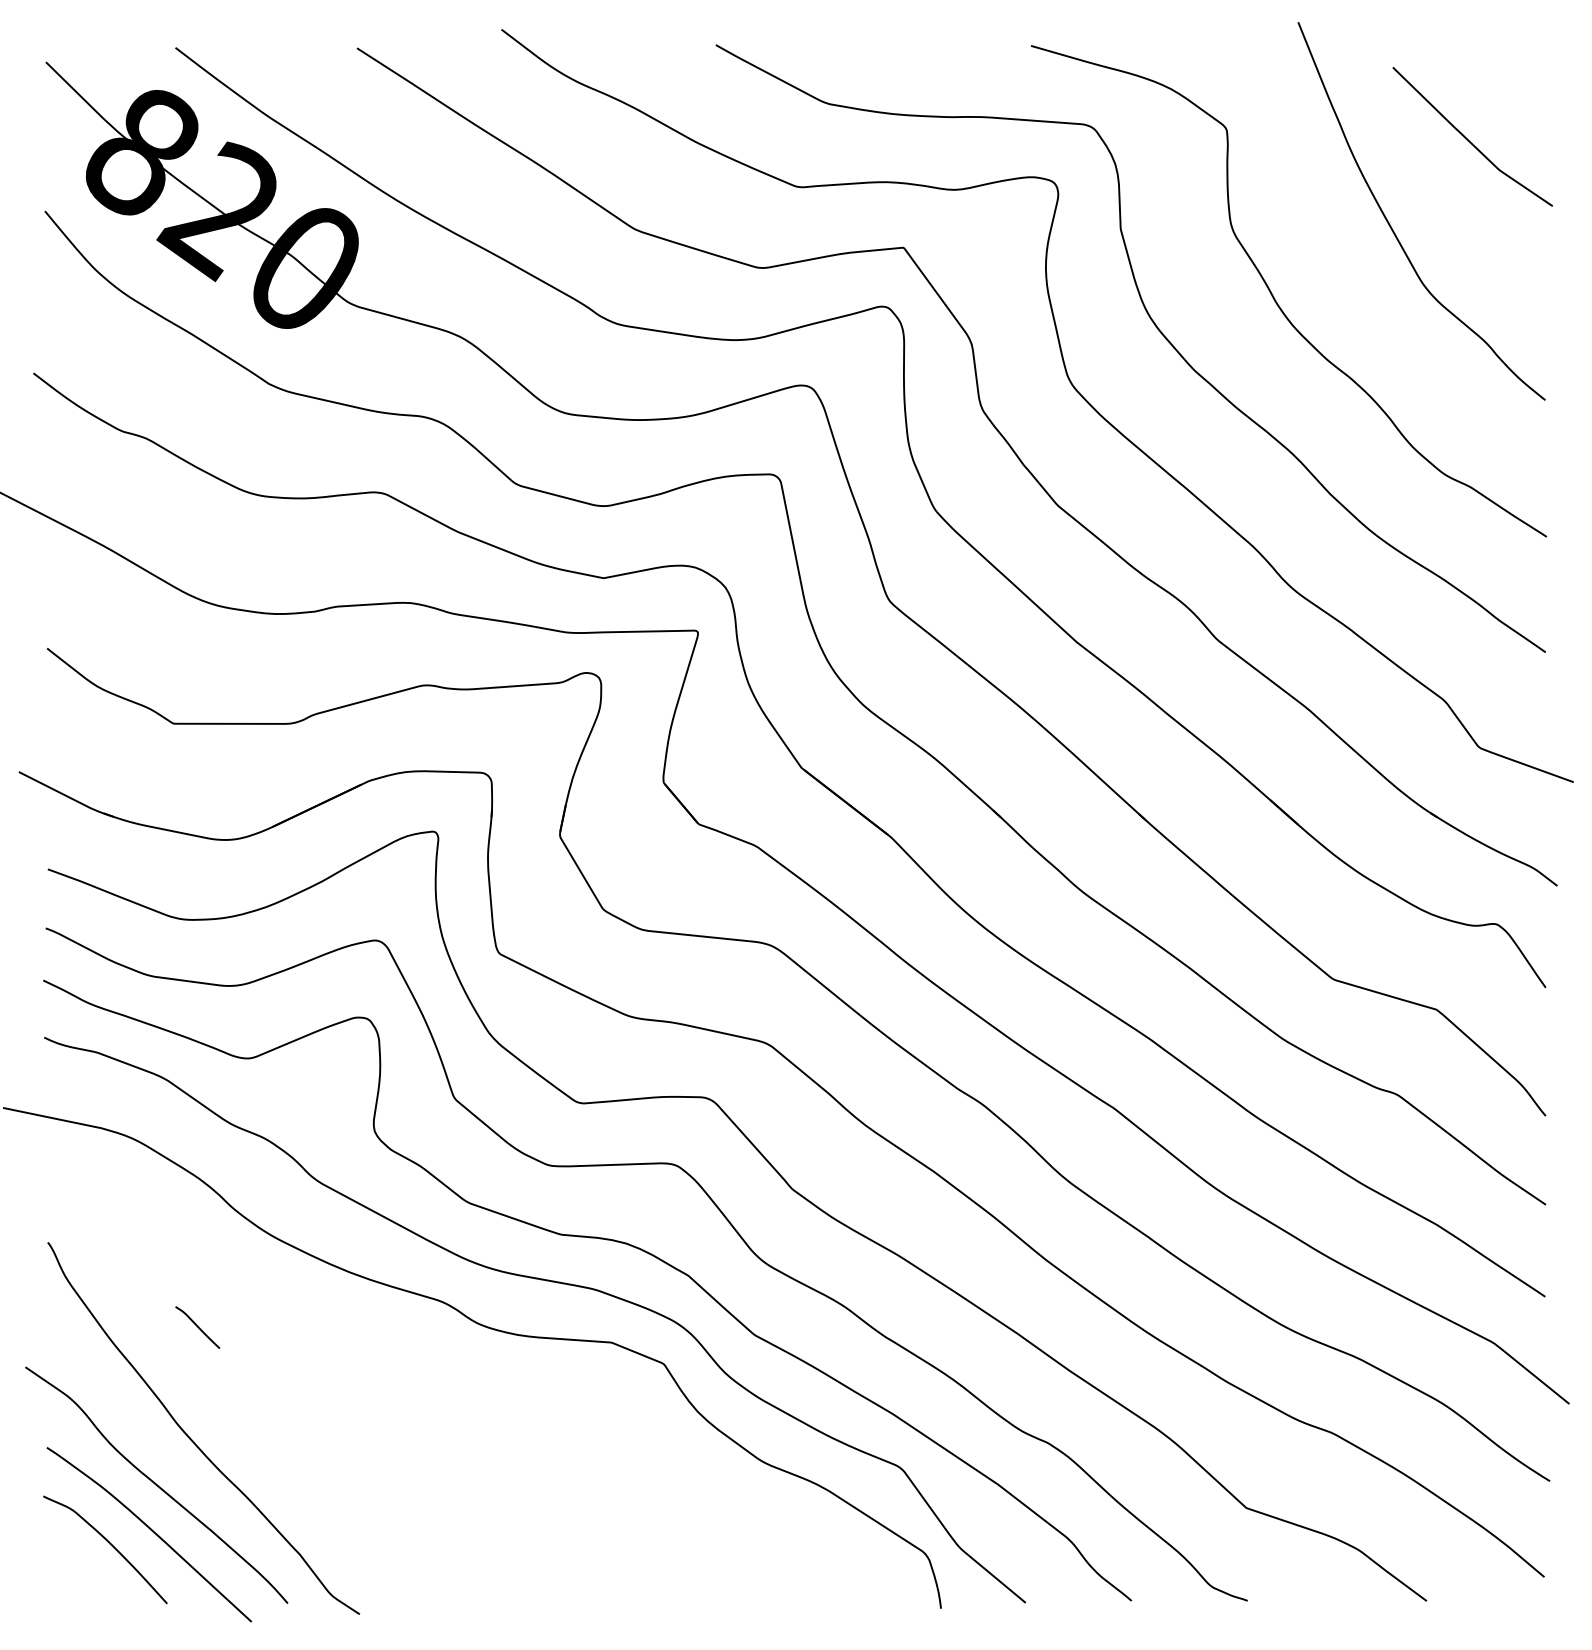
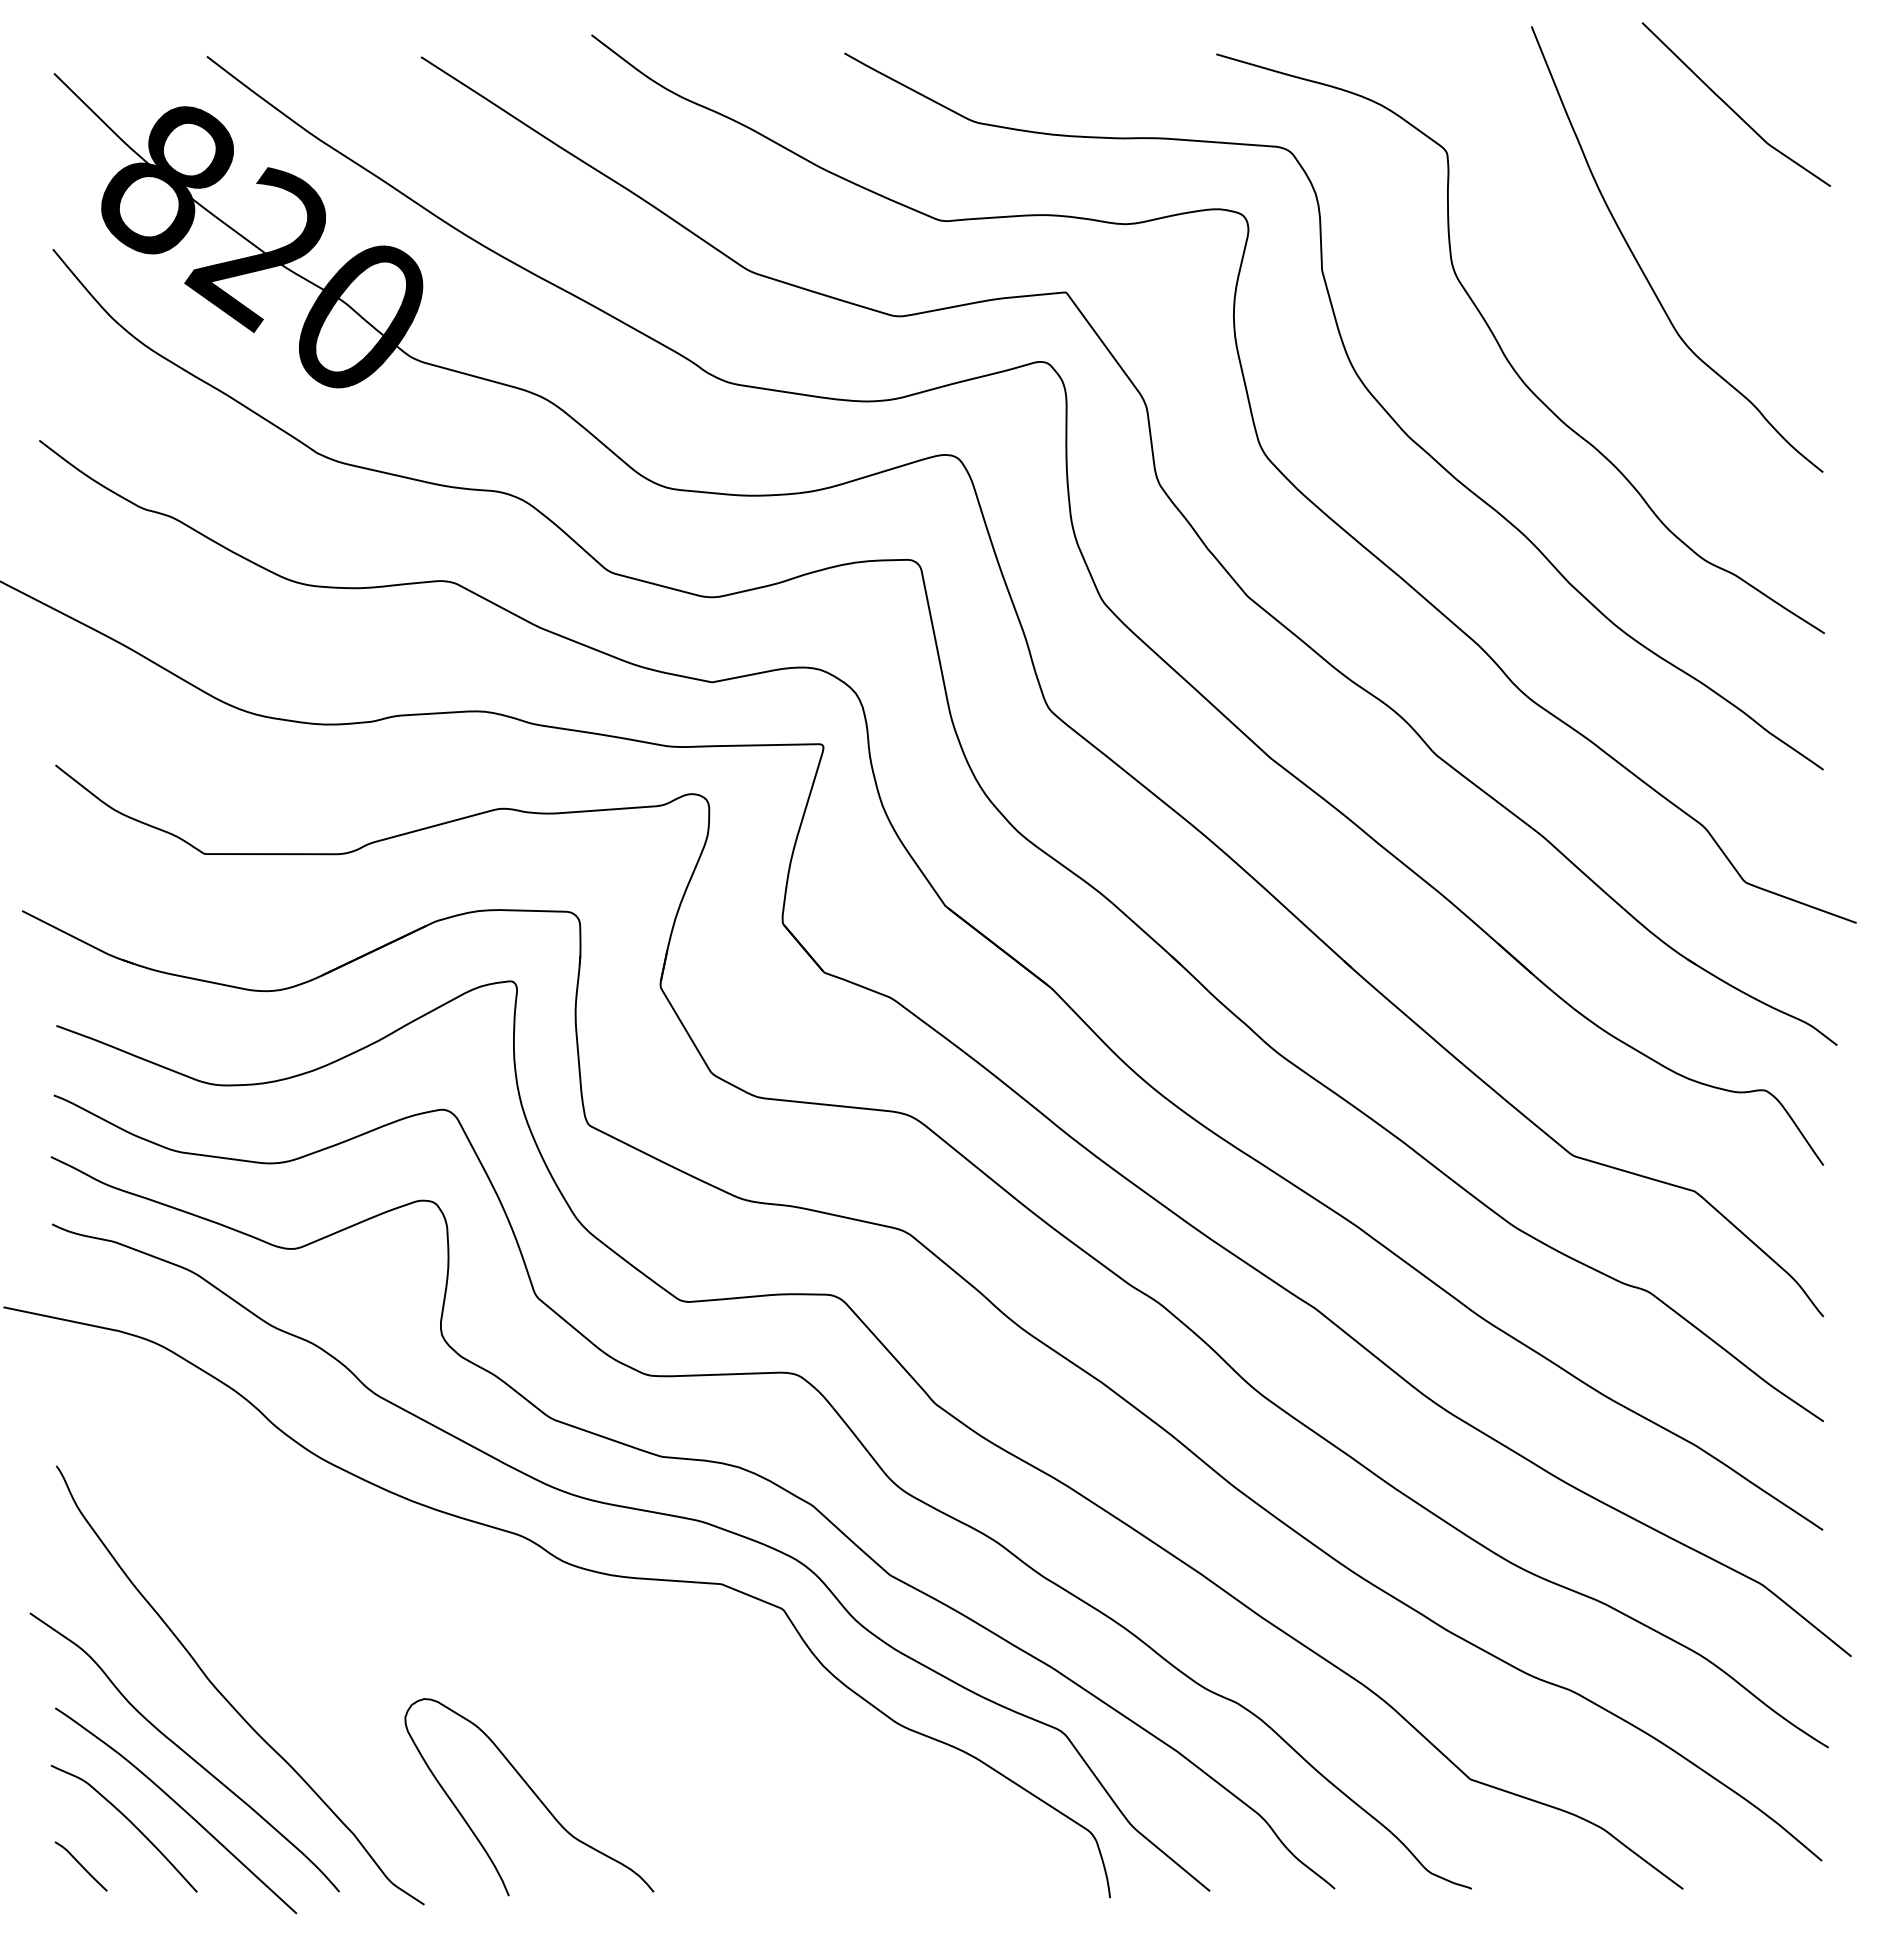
curve: (1468, 139) -> (1731, 107), moved
curve: (197, 1327) -> (80, 1866), moved
curve: (452, 1520) -> (533, 1793), added

